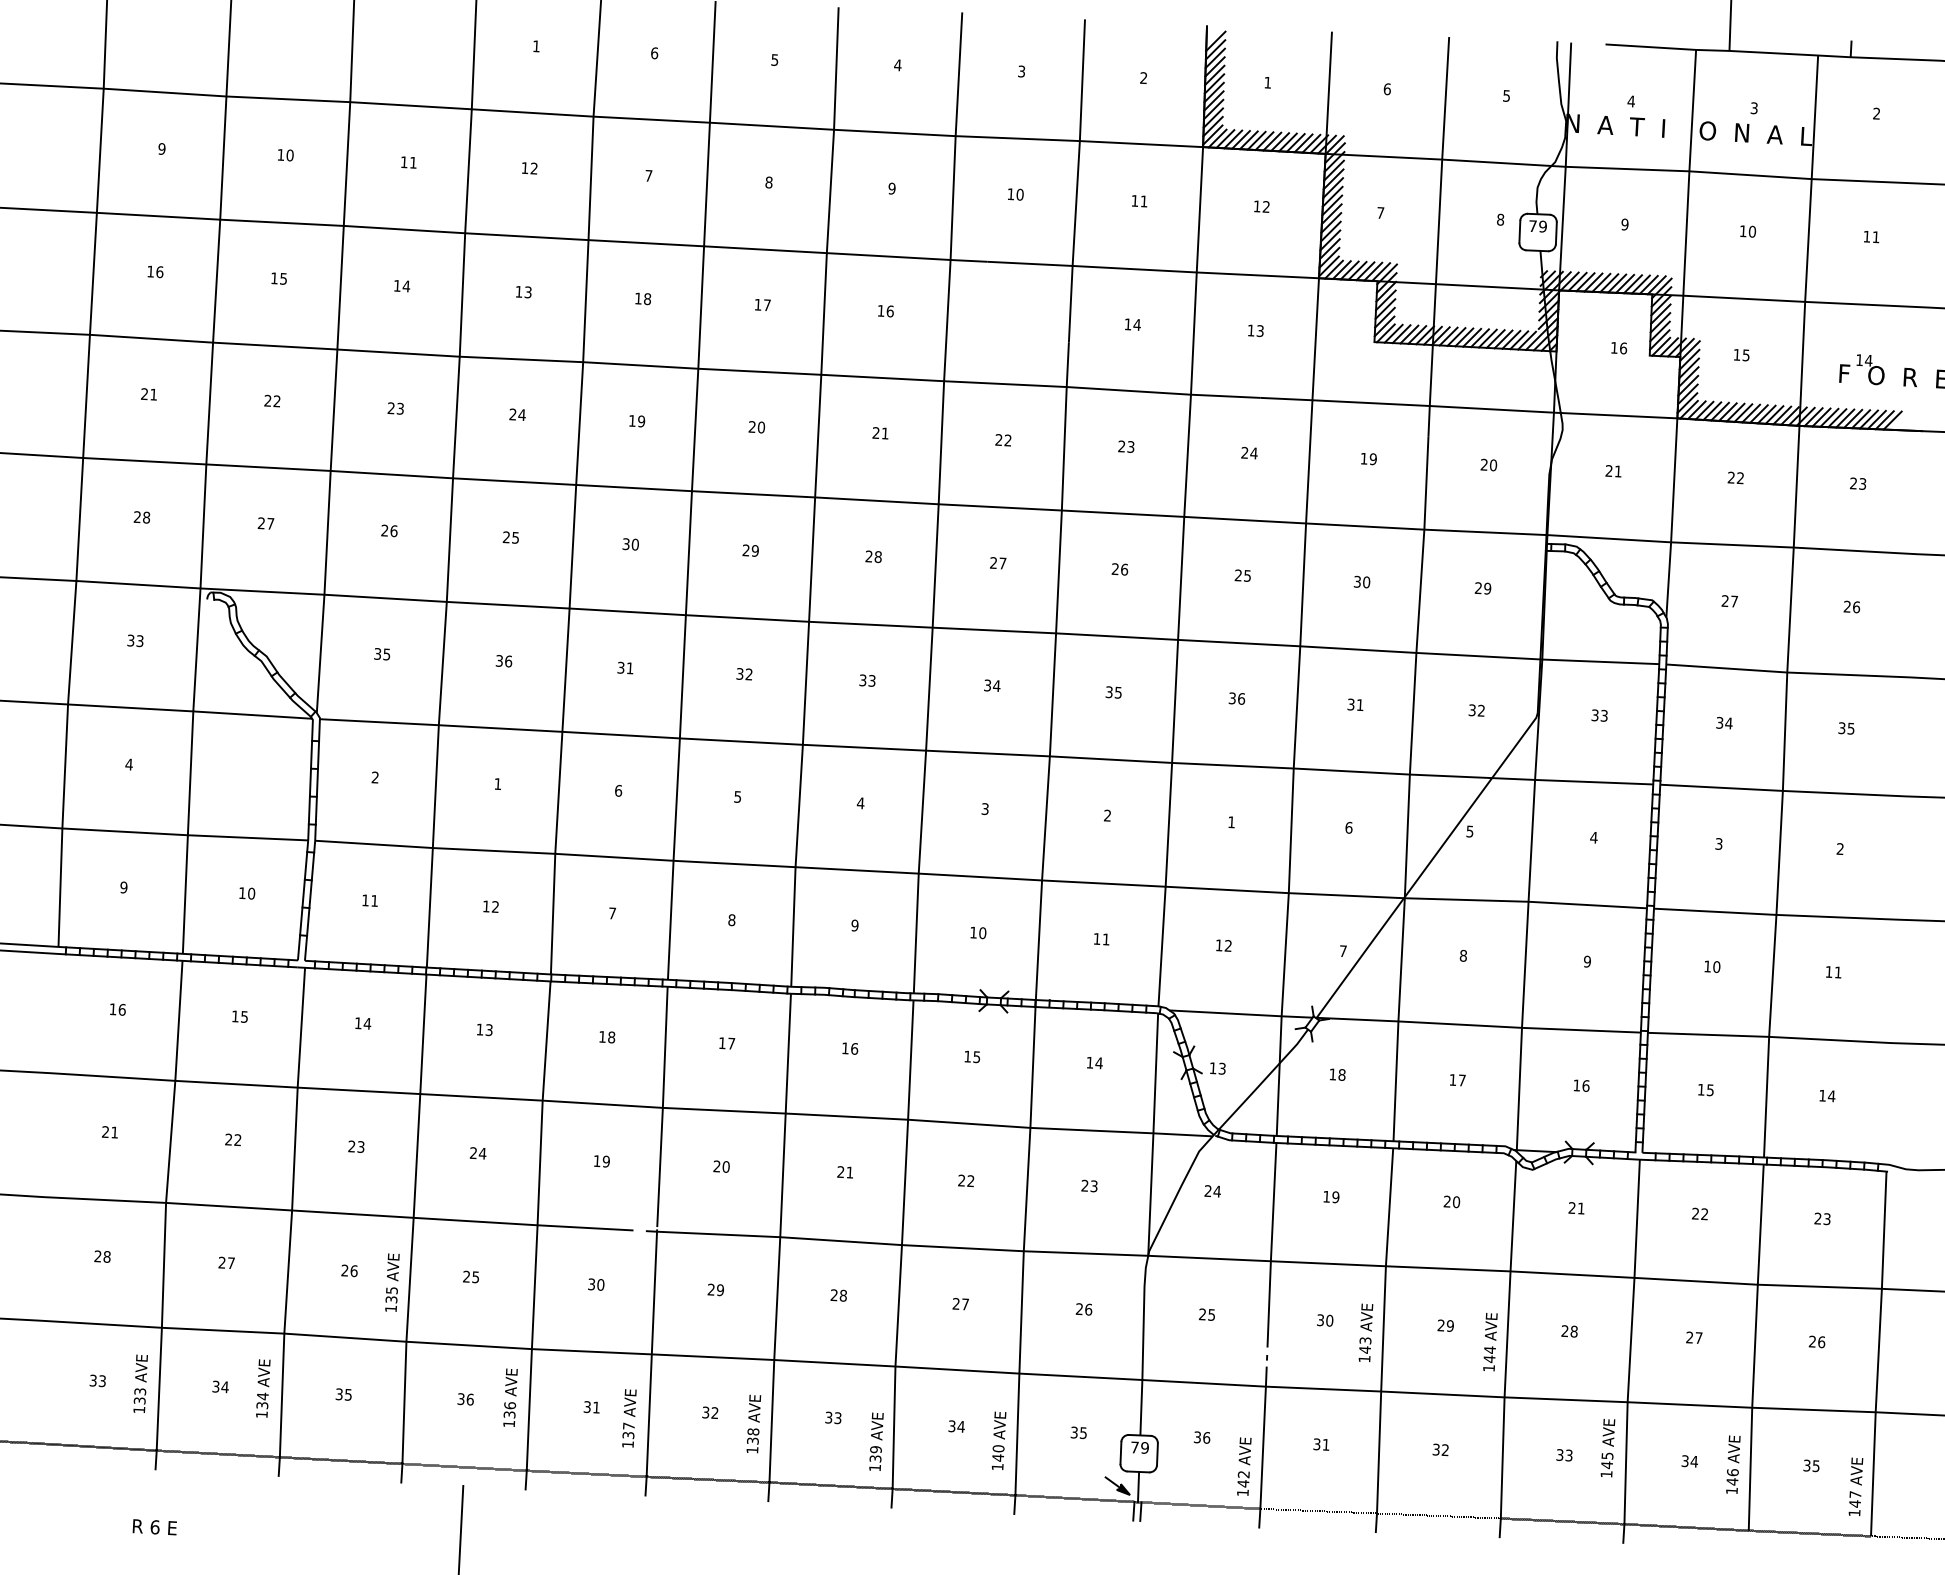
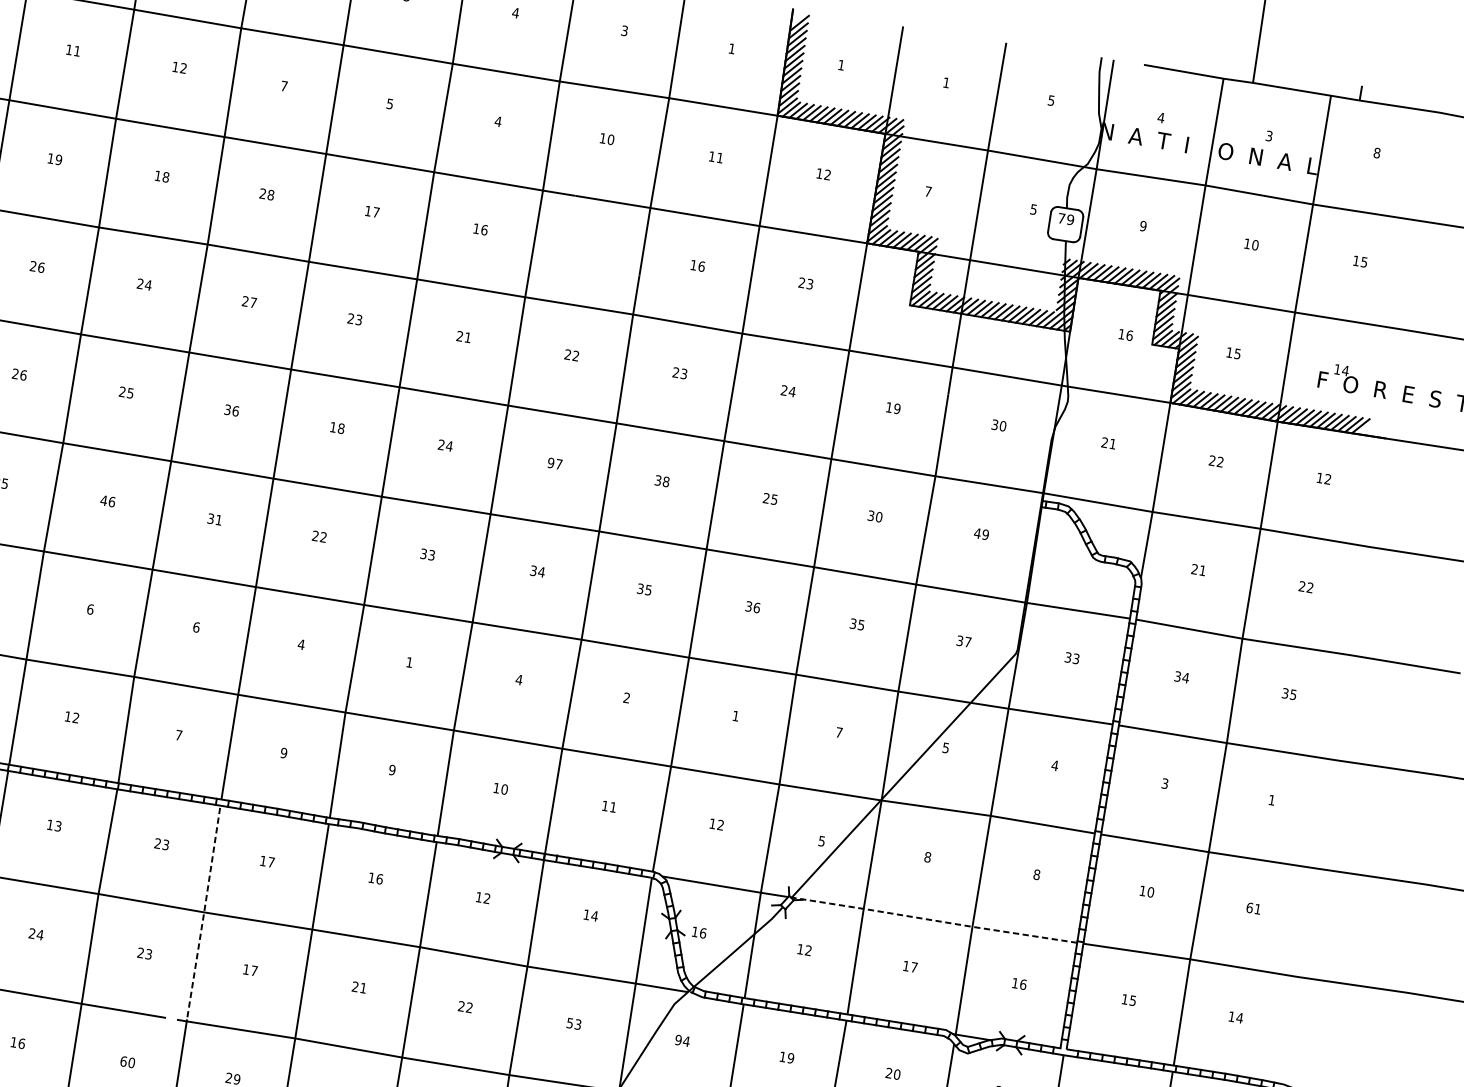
text: (1143, 77) -> (731, 48), 2 -> 1
text: (1386, 89) -> (945, 82), 6 -> 1
text: (1876, 113) -> (1376, 152), 2 -> 8
text: (768, 182) -> (389, 103), 8 -> 5
text: (891, 188) -> (497, 121), 9 -> 4
text: (1500, 219) -> (1033, 209), 8 -> 5
text: (1875, 237) -> (1363, 262), 11 -> 15
text: (406, 286) -> (58, 160), 14 -> 19
text: (527, 292) -> (165, 177), 13 -> 18
text: (637, 298) -> (262, 193), 18 -> 28
text: (1136, 324) -> (701, 266), 14 -> 16
text: (1250, 330) -> (801, 282), 13 -> 23
text: (399, 408) -> (40, 267), 23 -> 26
text: (636, 421) -> (249, 302), 19 -> 27
text: (761, 427) -> (359, 320), 20 -> 23
text: (1483, 464) -> (994, 424), 20 -> 30
text: (1857, 483) -> (1323, 478), 23 -> 12
text: (635, 544) -> (235, 411), 30 -> 36
text: (750, 550) -> (337, 427), 29 -> 18
text: (877, 557) -> (448, 446), 28 -> 24
text: (993, 562) -> (550, 462), 27 -> 97
text: (1119, 569) -> (661, 481), 26 -> 38
text: (1478, 587) -> (977, 532), 29 -> 49
text: (1734, 601) -> (1202, 570), 27 -> 21
text: (1856, 607) -> (1310, 588), 26 -> 22
text: (499, 660) -> (104, 500), 36 -> 46
text: (739, 673) -> (315, 535), 32 -> 22
text: (1359, 705) -> (860, 625), 31 -> 35
text: (1481, 710) -> (968, 641), 32 -> 37
text: (497, 784) -> (89, 609), 1 -> 6
text: (737, 796) -> (301, 644), 5 -> 4
text: (860, 803) -> (409, 662), 4 -> 1
text: (984, 809) -> (518, 680), 3 -> 4
text: (1348, 827) -> (838, 732), 6 -> 7
text: (1839, 848) -> (1271, 799), 2 -> 1
text: (731, 920) -> (283, 753), 8 -> 9
text: (1342, 951) -> (821, 841), 7 -> 5
text: (1586, 961) -> (1036, 874), 9 -> 8
text: (1828, 971) -> (1249, 907), 11 -> 61
line: (1478, 1025) -> (934, 920), solid -> dashed
text: (606, 1037) -> (161, 844), 18 -> 23
text: (976, 1057) -> (486, 898), 15 -> 12
text: (1221, 1068) -> (702, 932), 13 -> 16
text: (1341, 1074) -> (808, 950), 18 -> 12
line: (662, 1106) -> (204, 911), solid -> dashed
text: (601, 1161) -> (144, 953), 19 -> 23
text: (721, 1166) -> (250, 970), 20 -> 17
text: (1084, 1185) -> (569, 1022), 23 -> 53
text: (1207, 1191) -> (677, 1040), 24 -> 94
text: (471, 1276) -> (18, 1042), 25 -> 16
text: (591, 1284) -> (123, 1061), 30 -> 60

